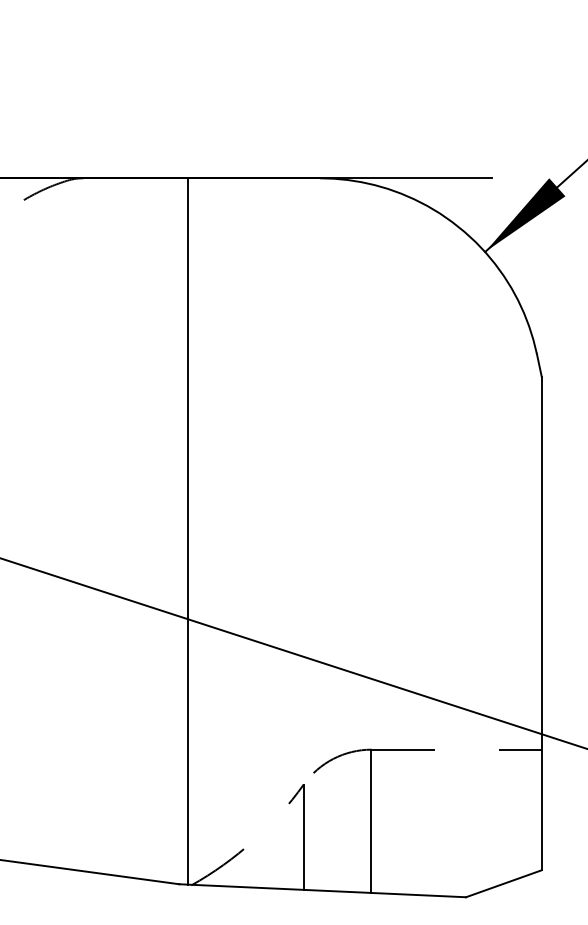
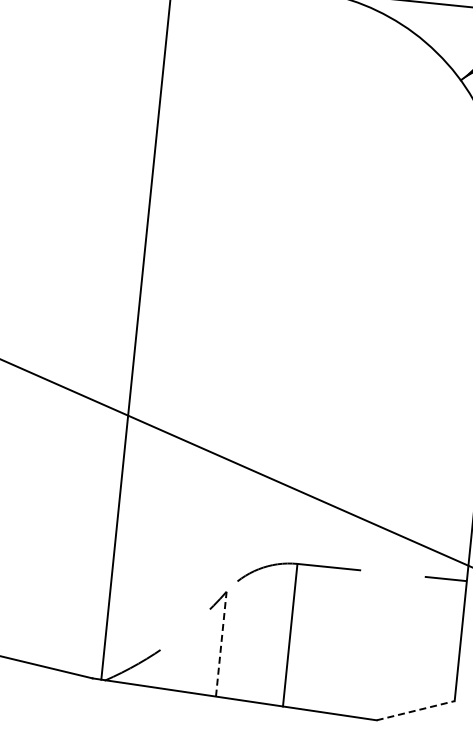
line: (303, 837) -> (220, 644), solid -> dashed
line: (504, 883) -> (416, 710), solid -> dashed

